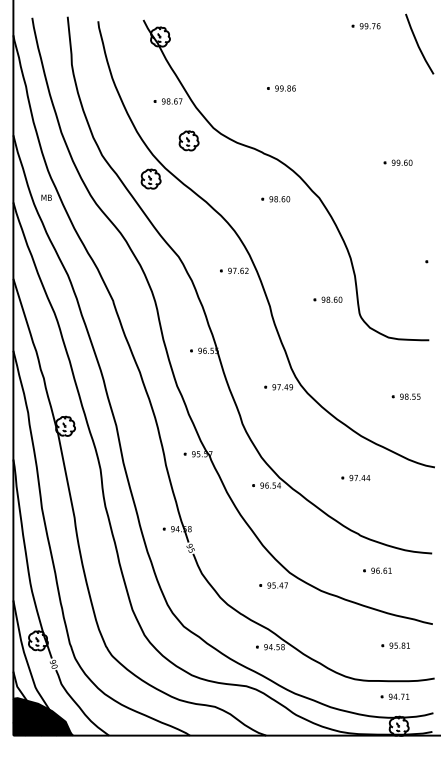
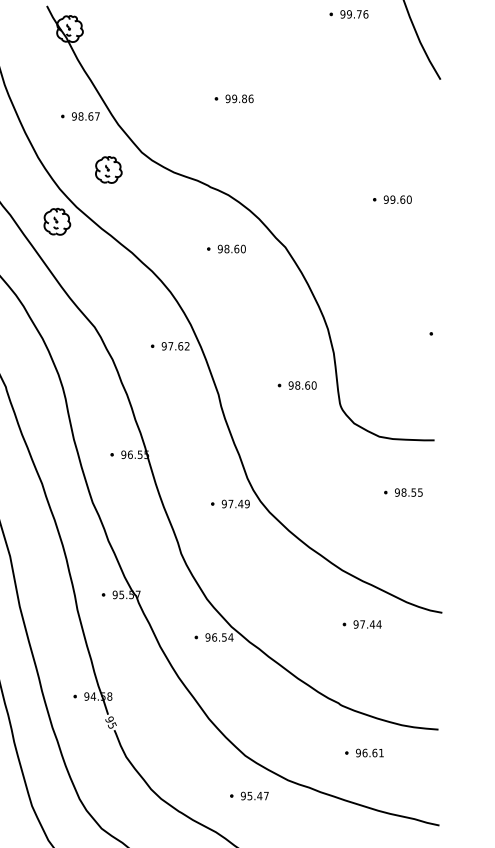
part: (405, 396) -> (402, 492), moved
part: (355, 478) -> (361, 625), moved
part: (273, 585) -> (249, 796), moved

